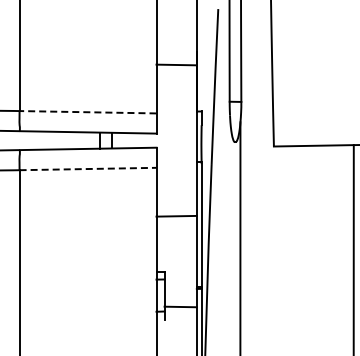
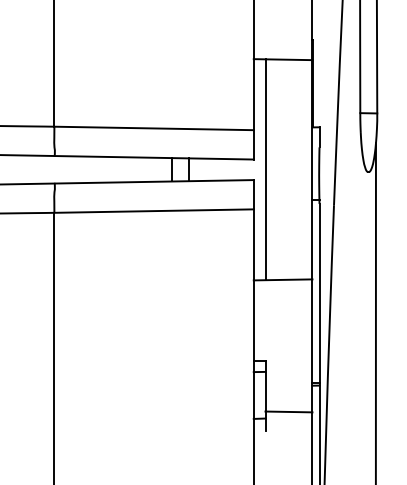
line: (87, 112) -> (153, 128), dashed -> solid
line: (164, 140) -> (265, 169), added
line: (88, 169) -> (154, 211), dashed -> solid

